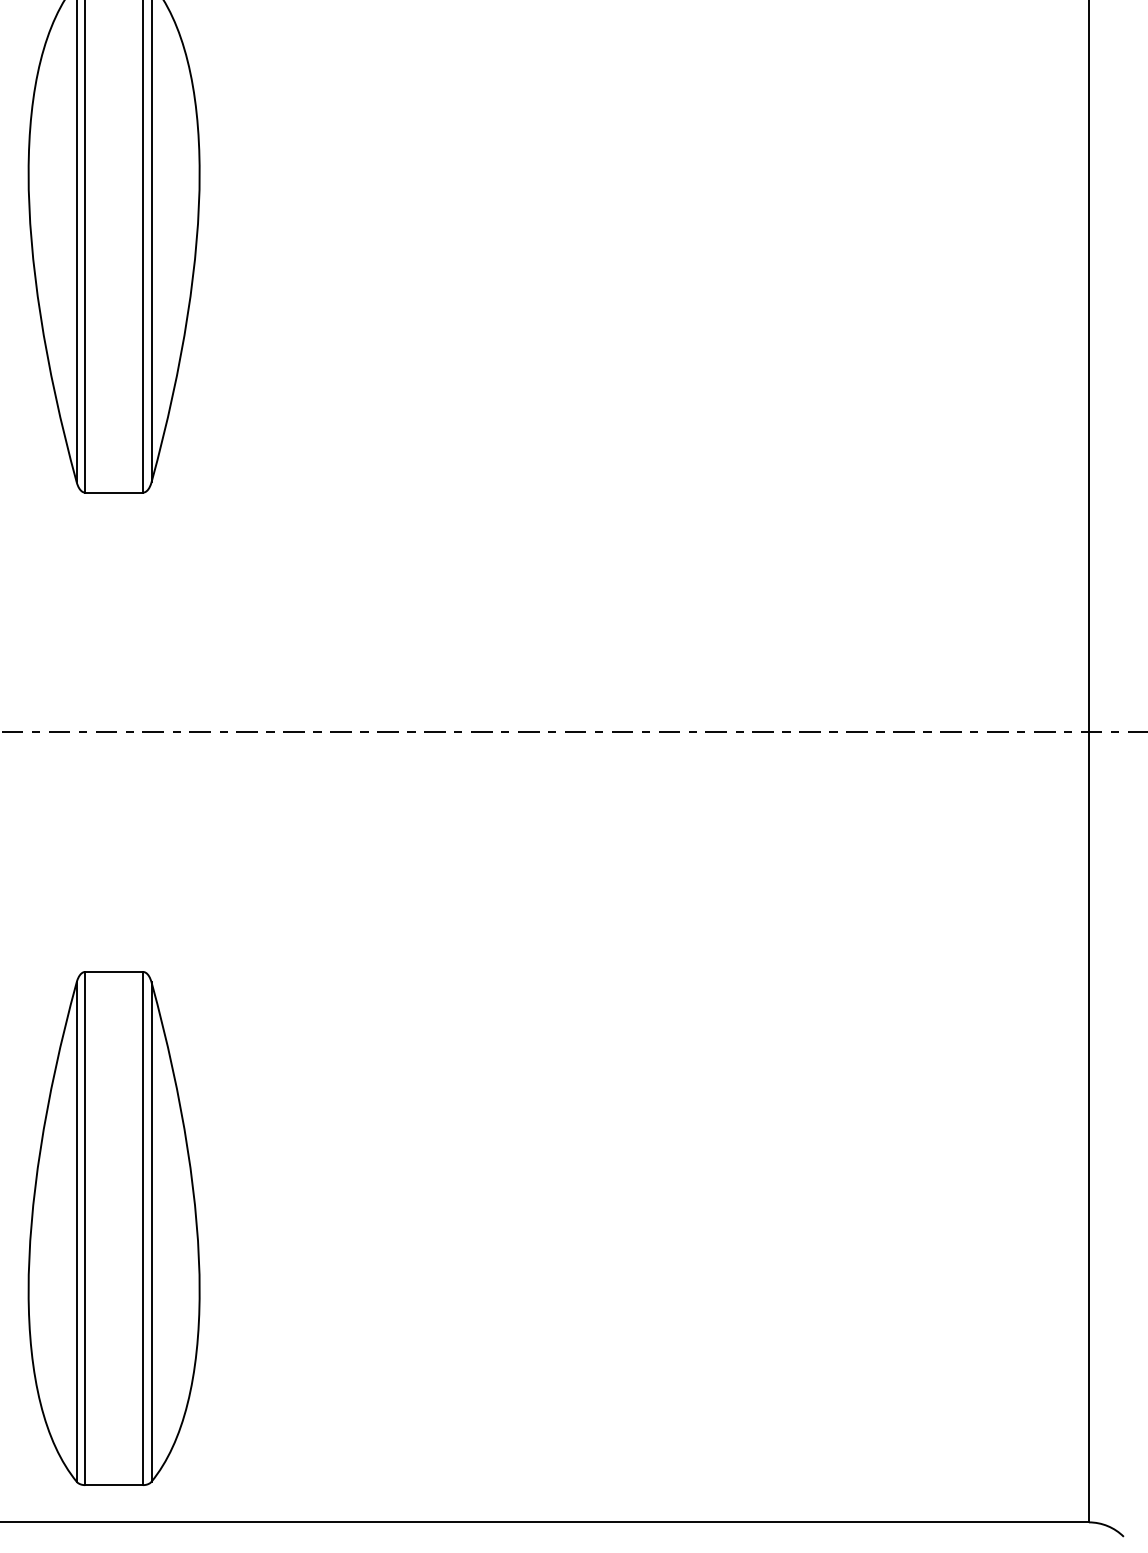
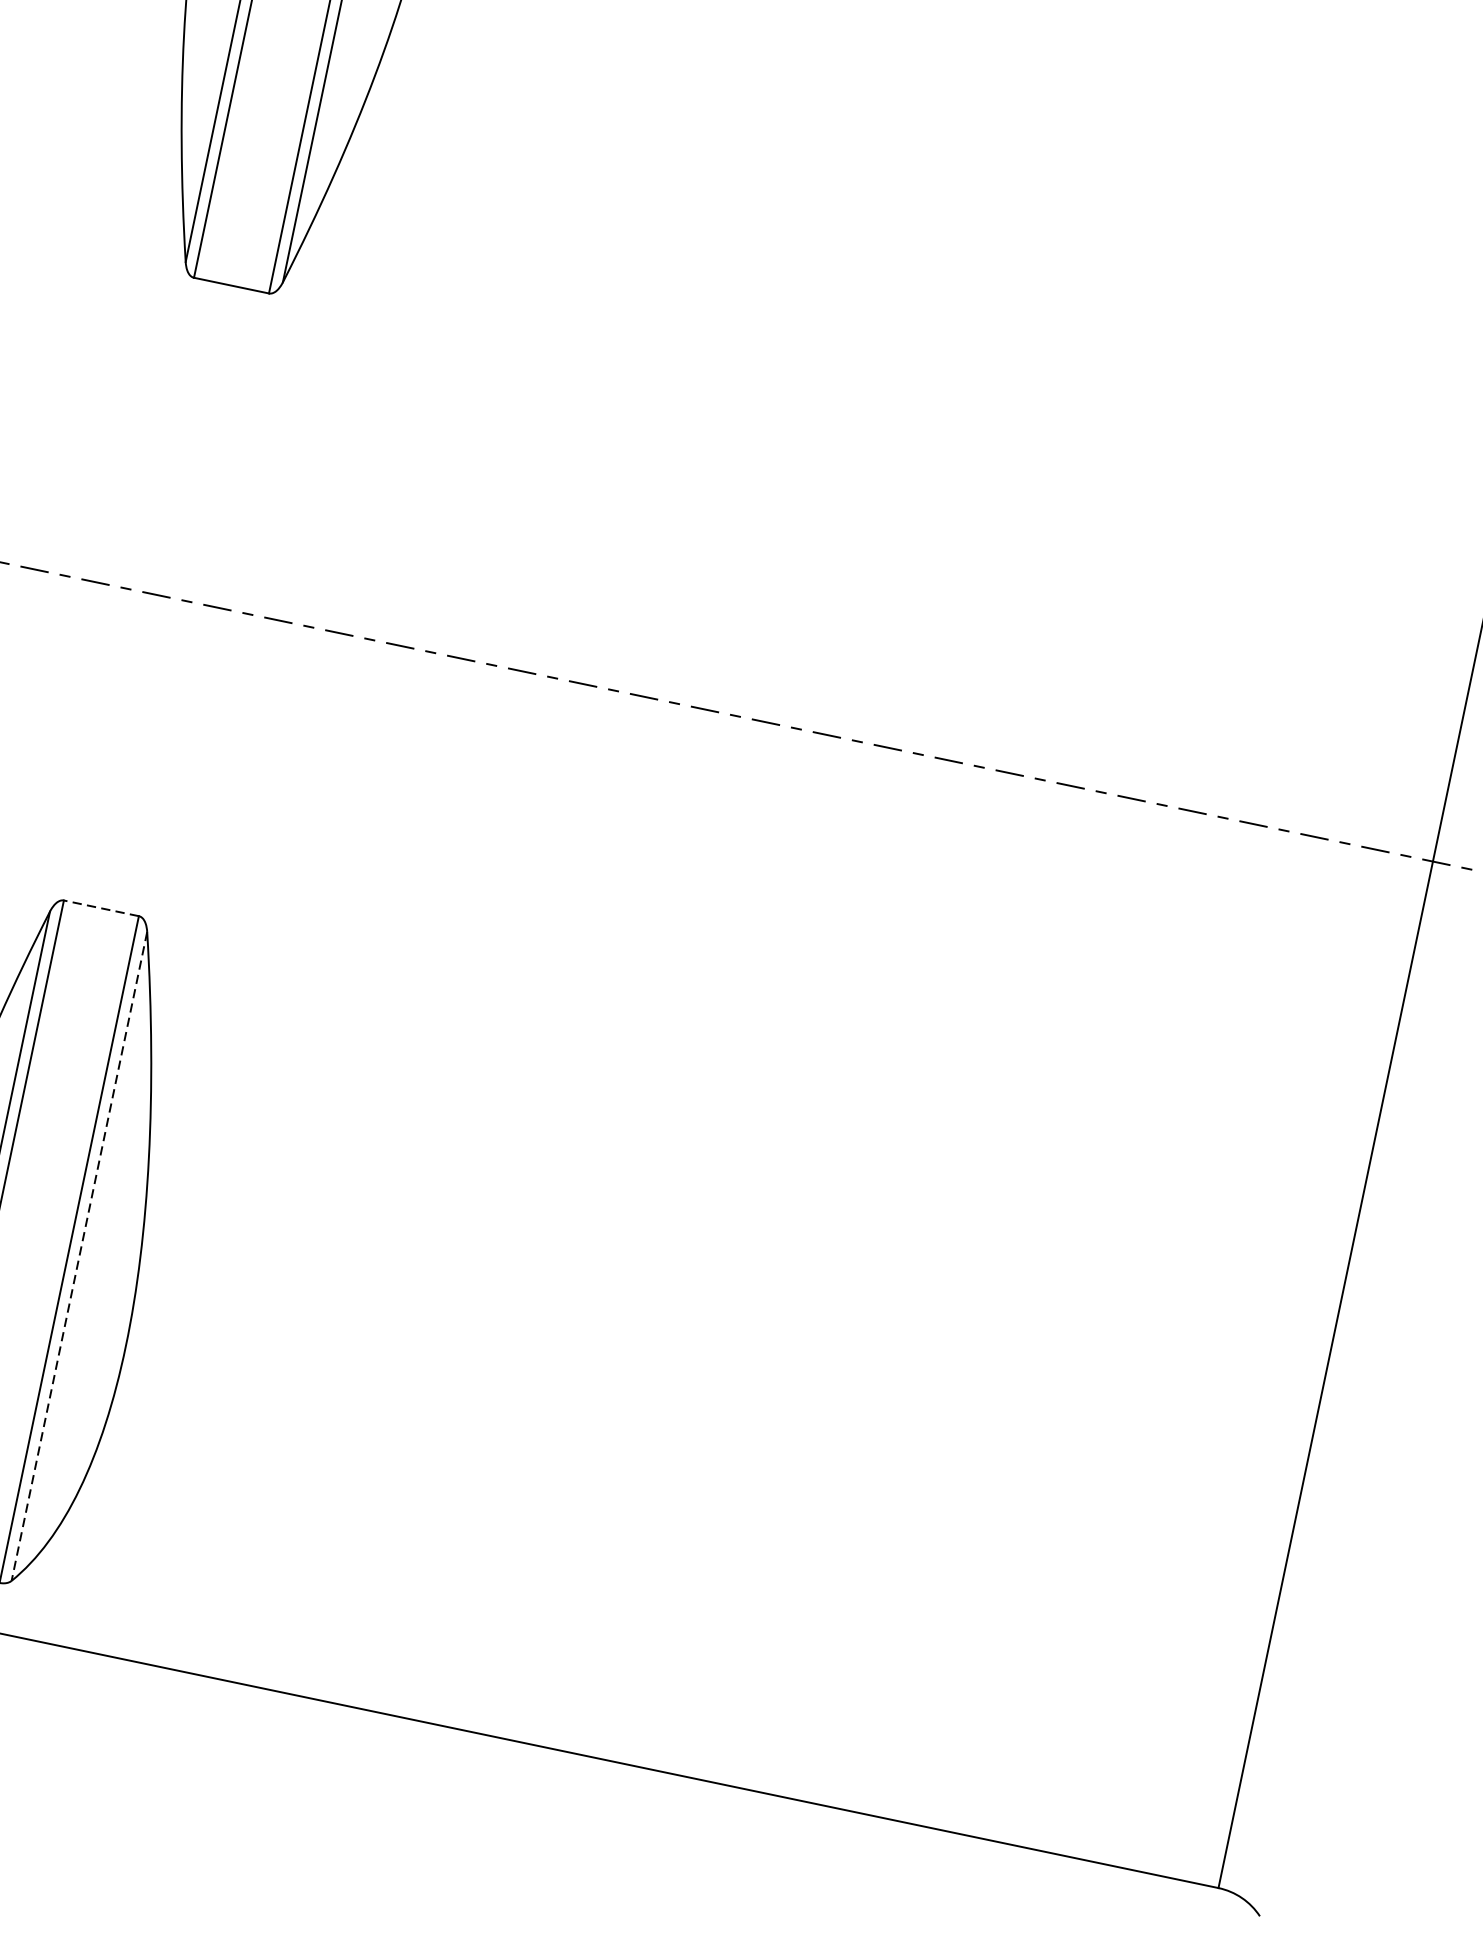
line: (114, 971) -> (102, 907), solid -> dashed
line: (151, 1232) -> (79, 1257), solid -> dashed

